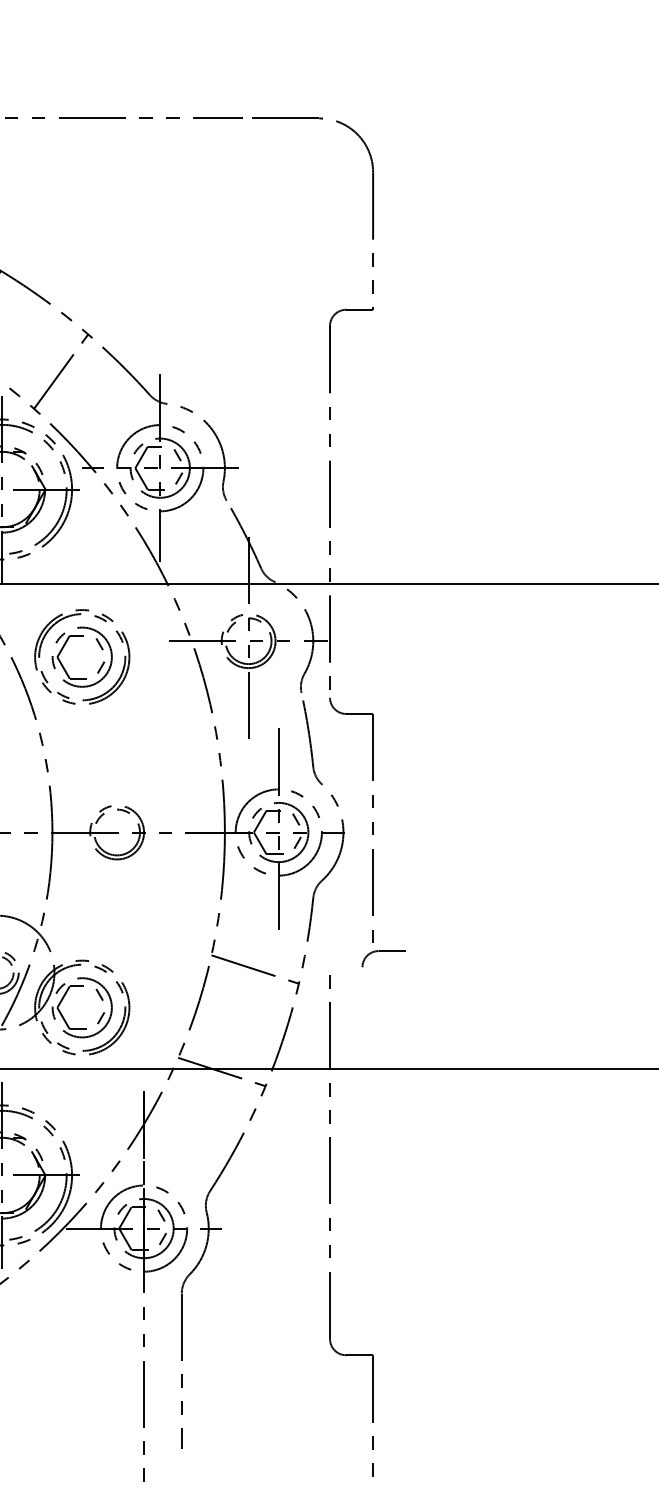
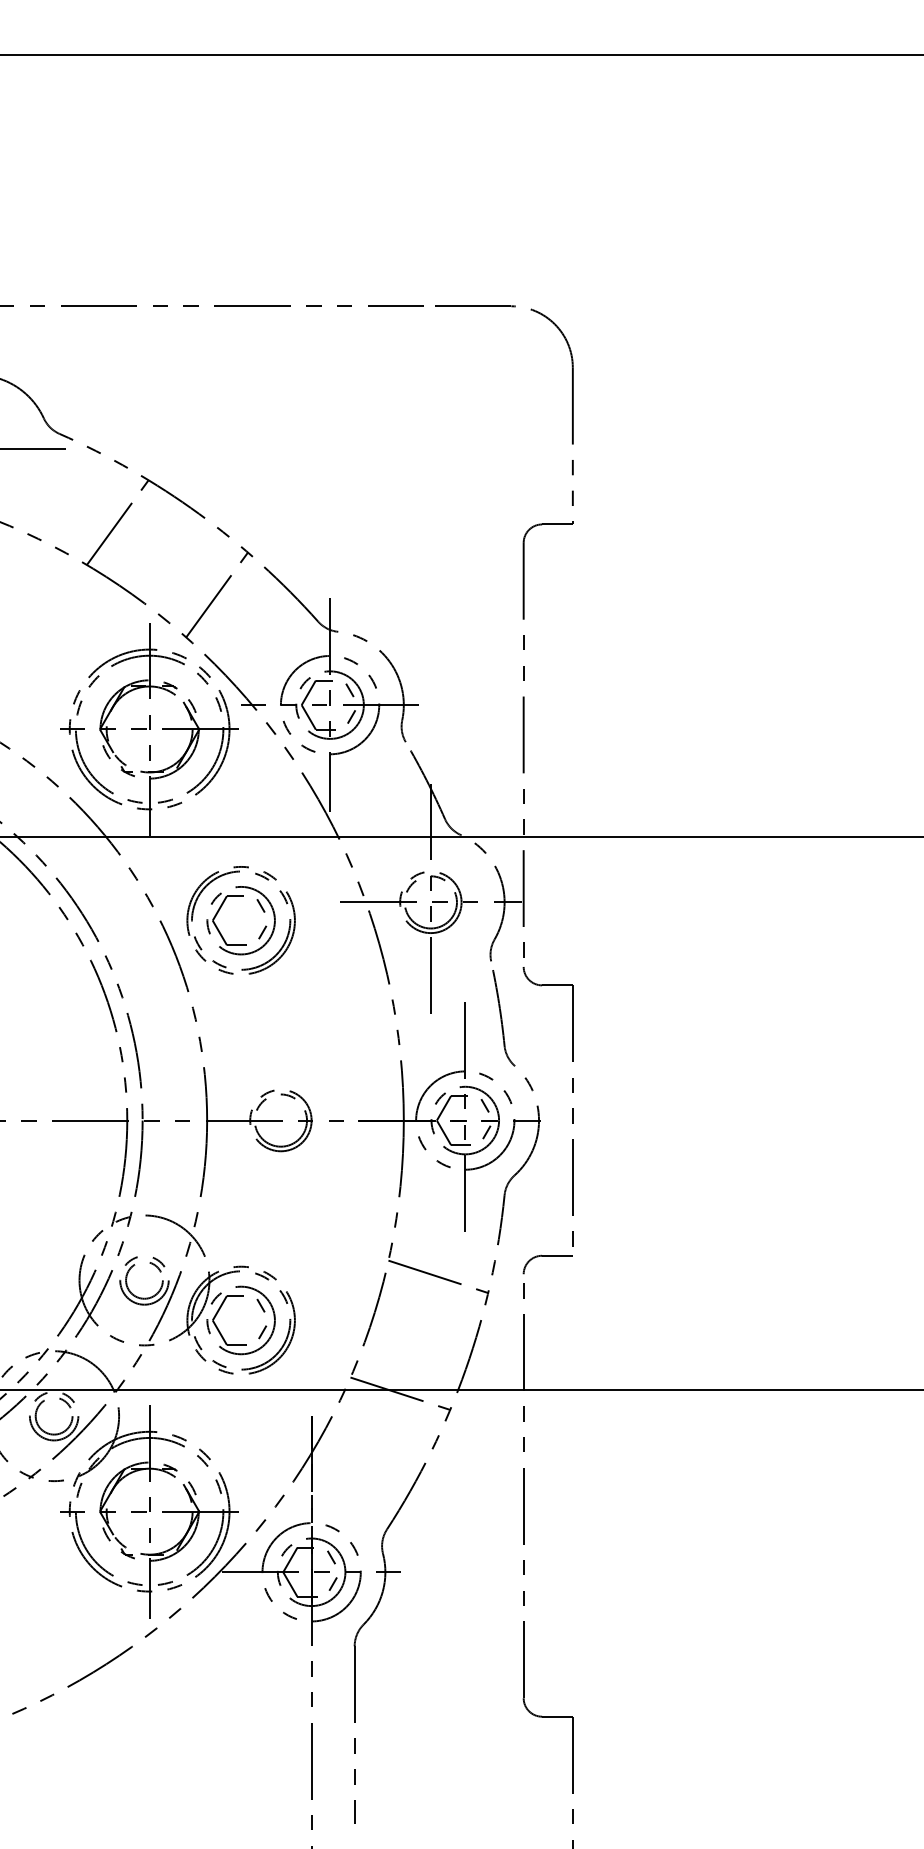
part: (383, 951) -> (547, 1256), moved

